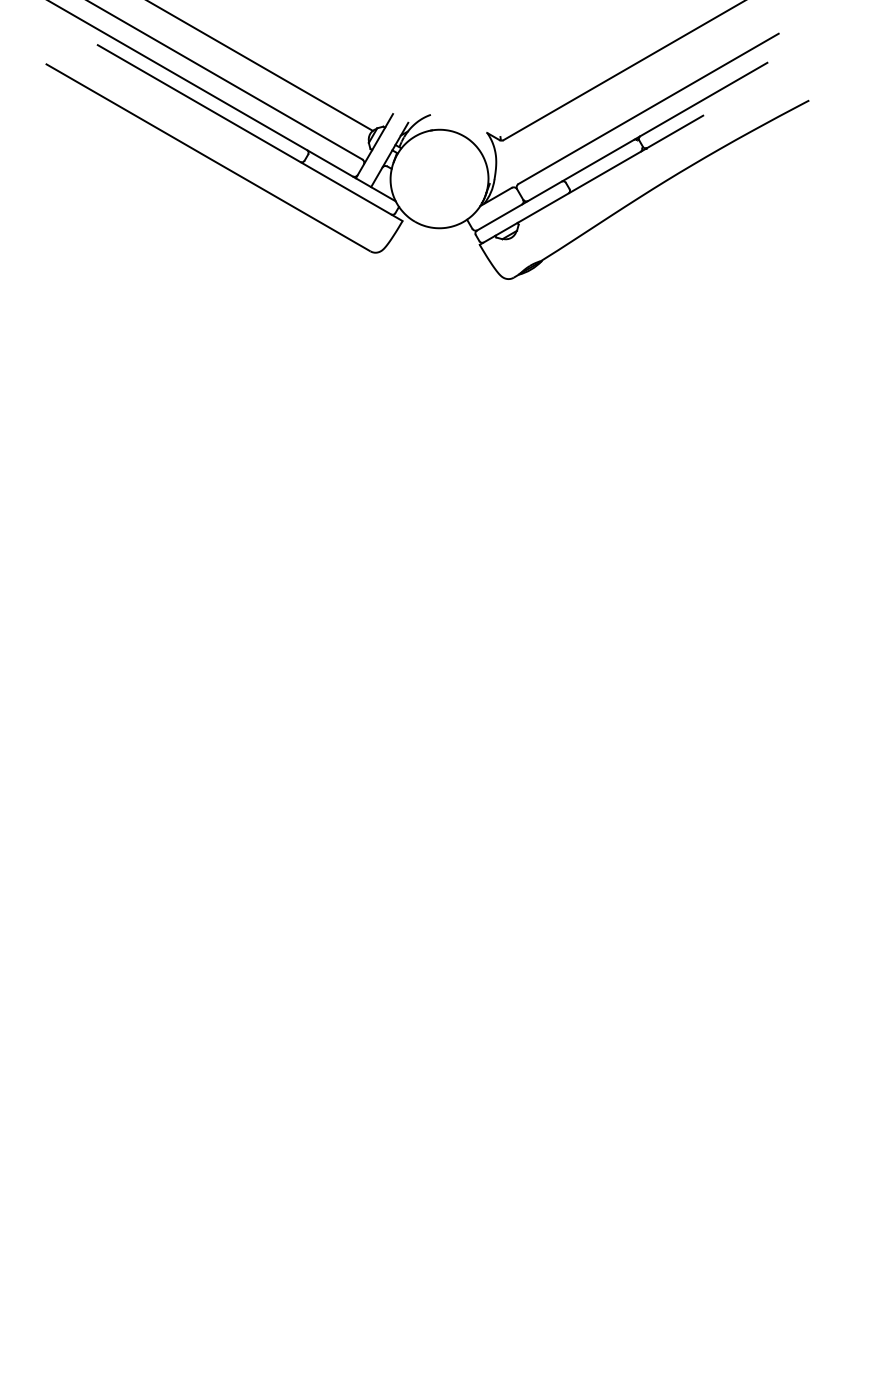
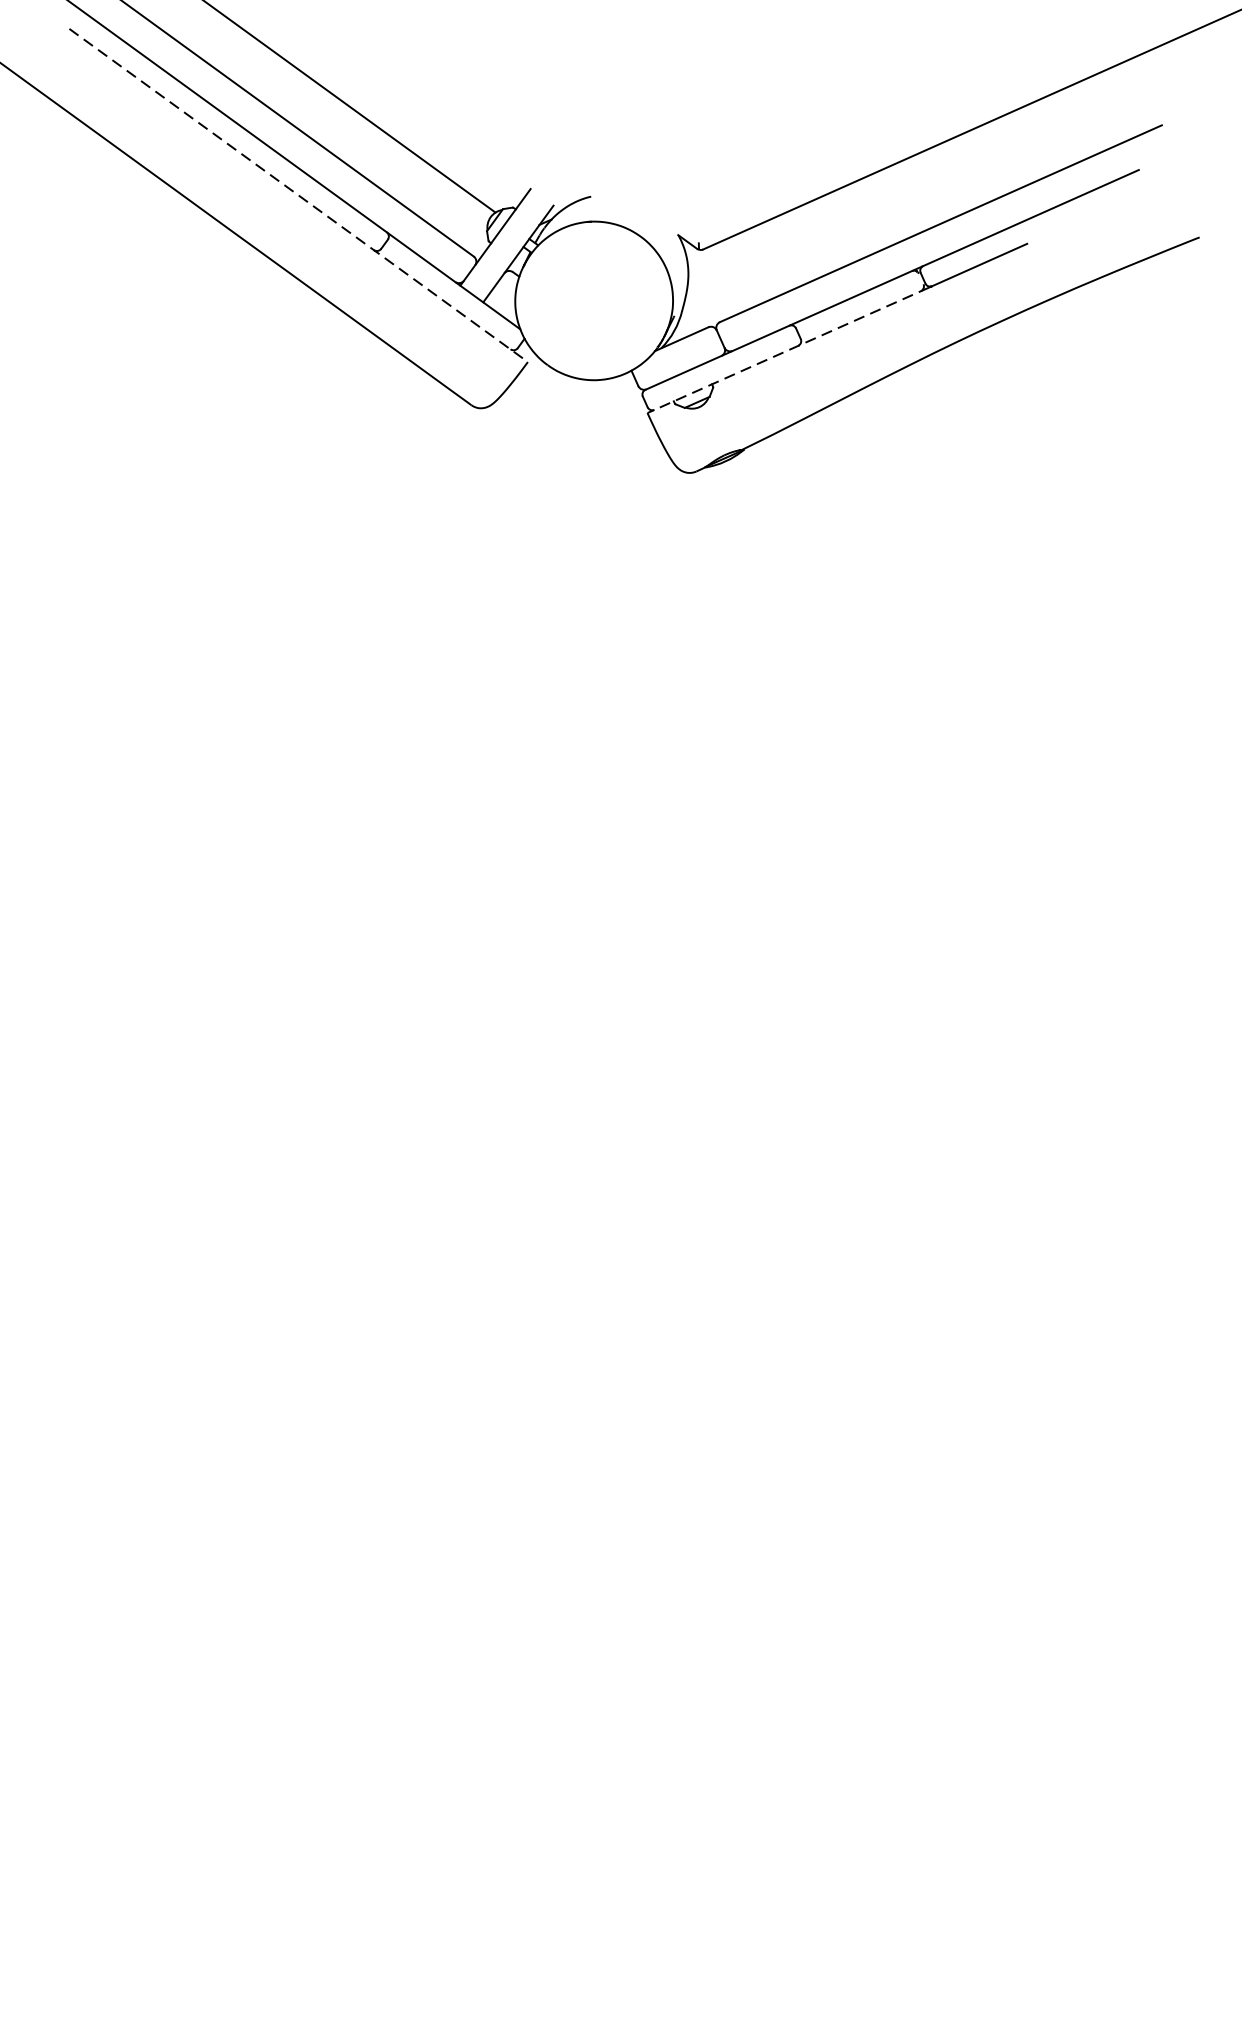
line: (250, 133) -> (299, 196), solid -> dashed
line: (562, 196) -> (788, 349), solid -> dashed

